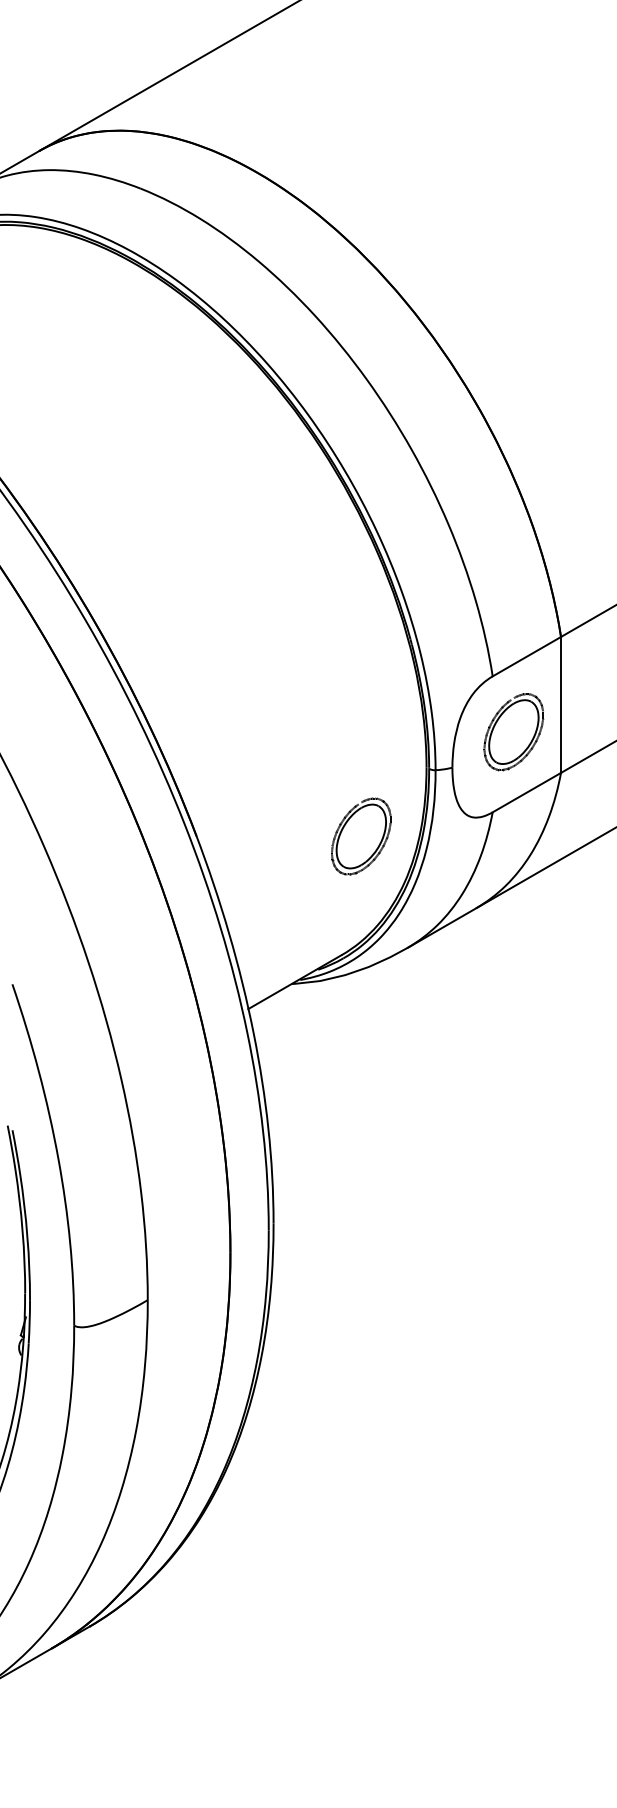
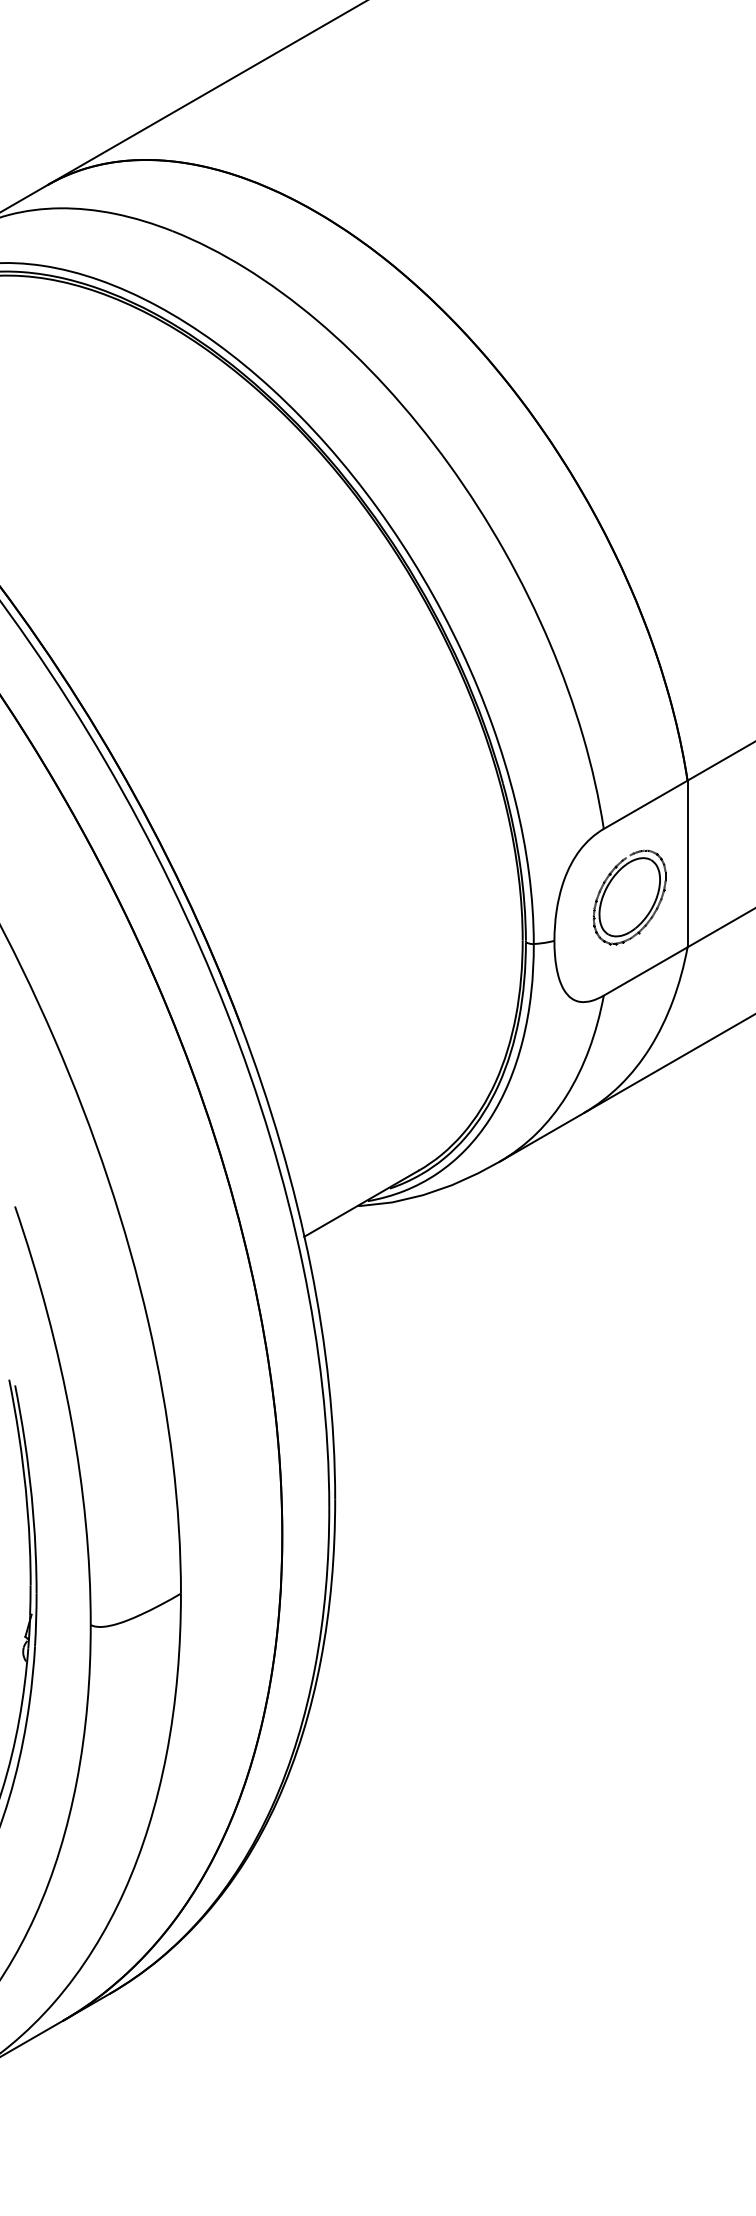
part: (361, 836) -> (442, 1025), removed

